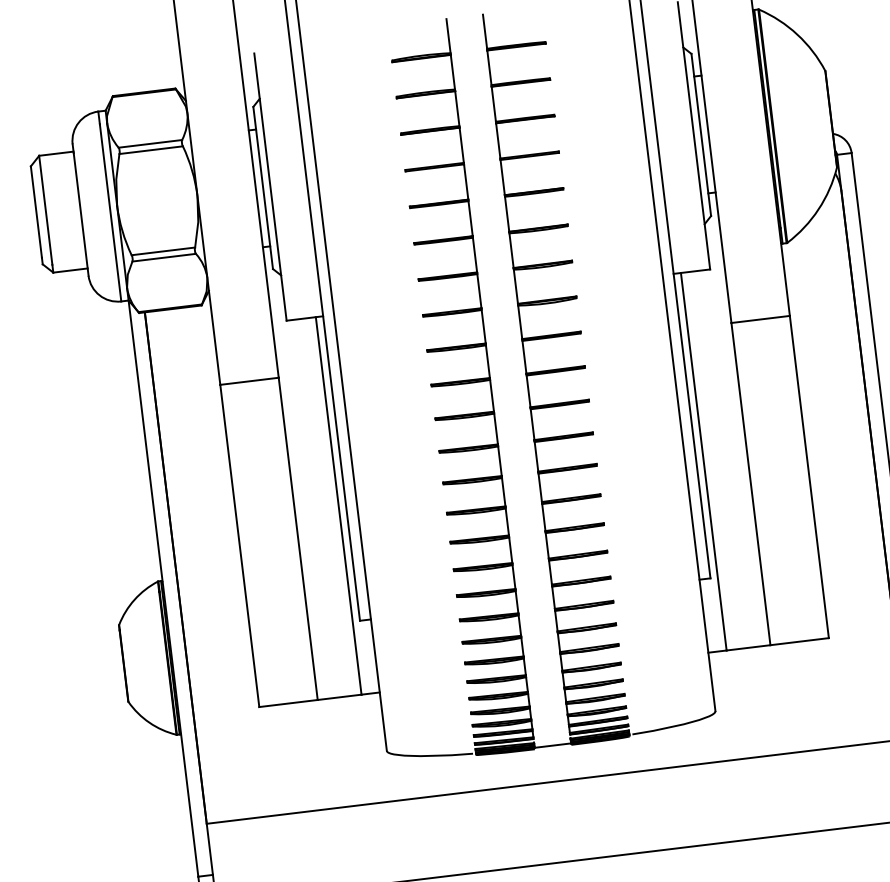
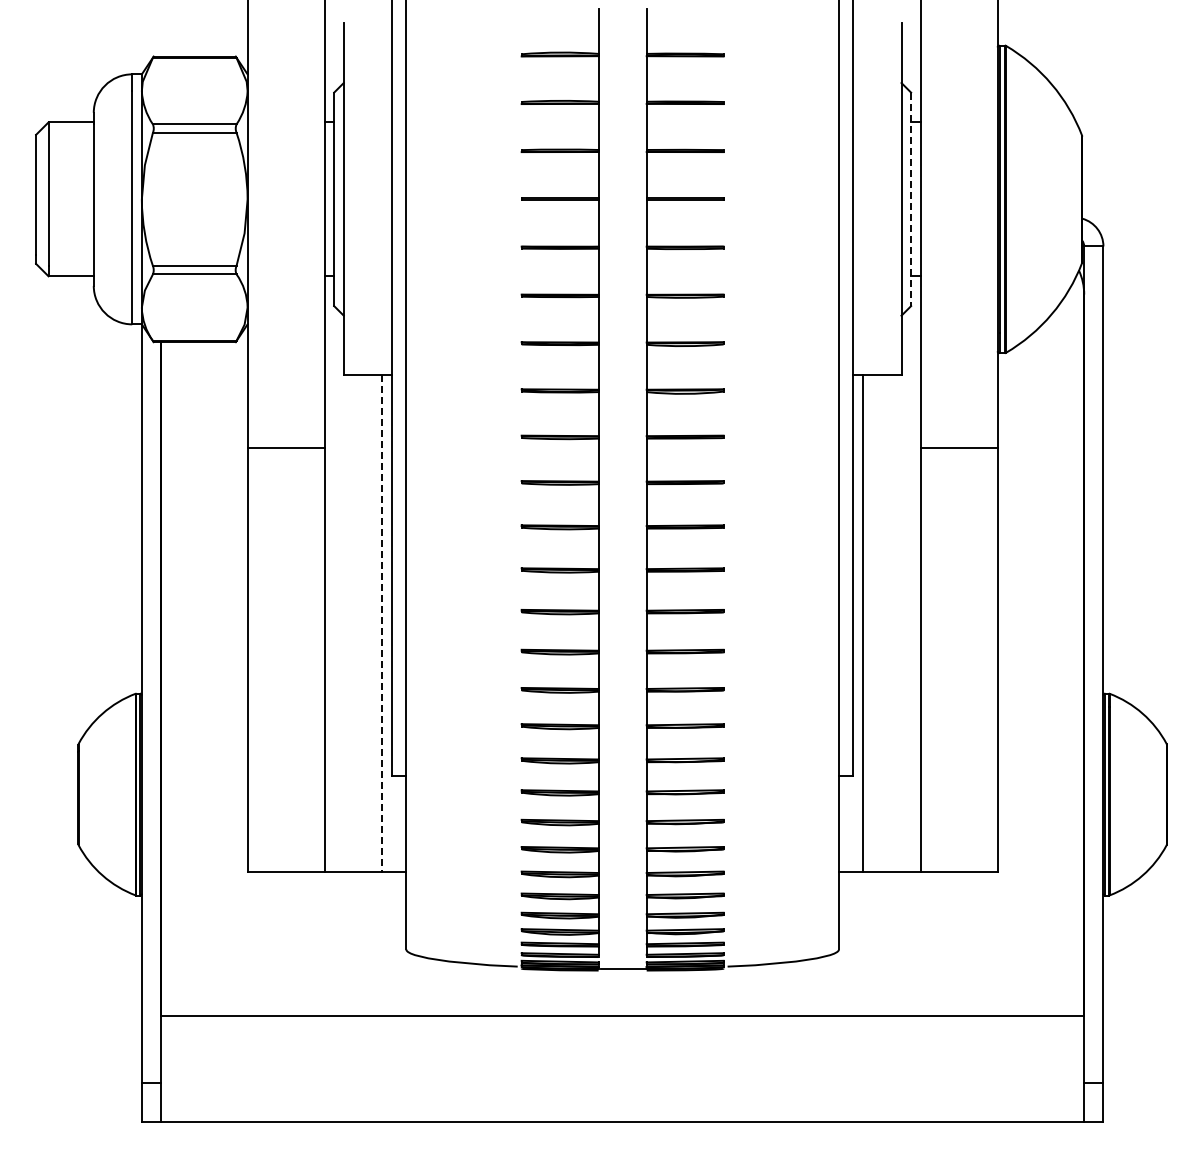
line: (701, 135) -> (911, 199), solid -> dashed
line: (338, 505) -> (382, 623), solid -> dashed

